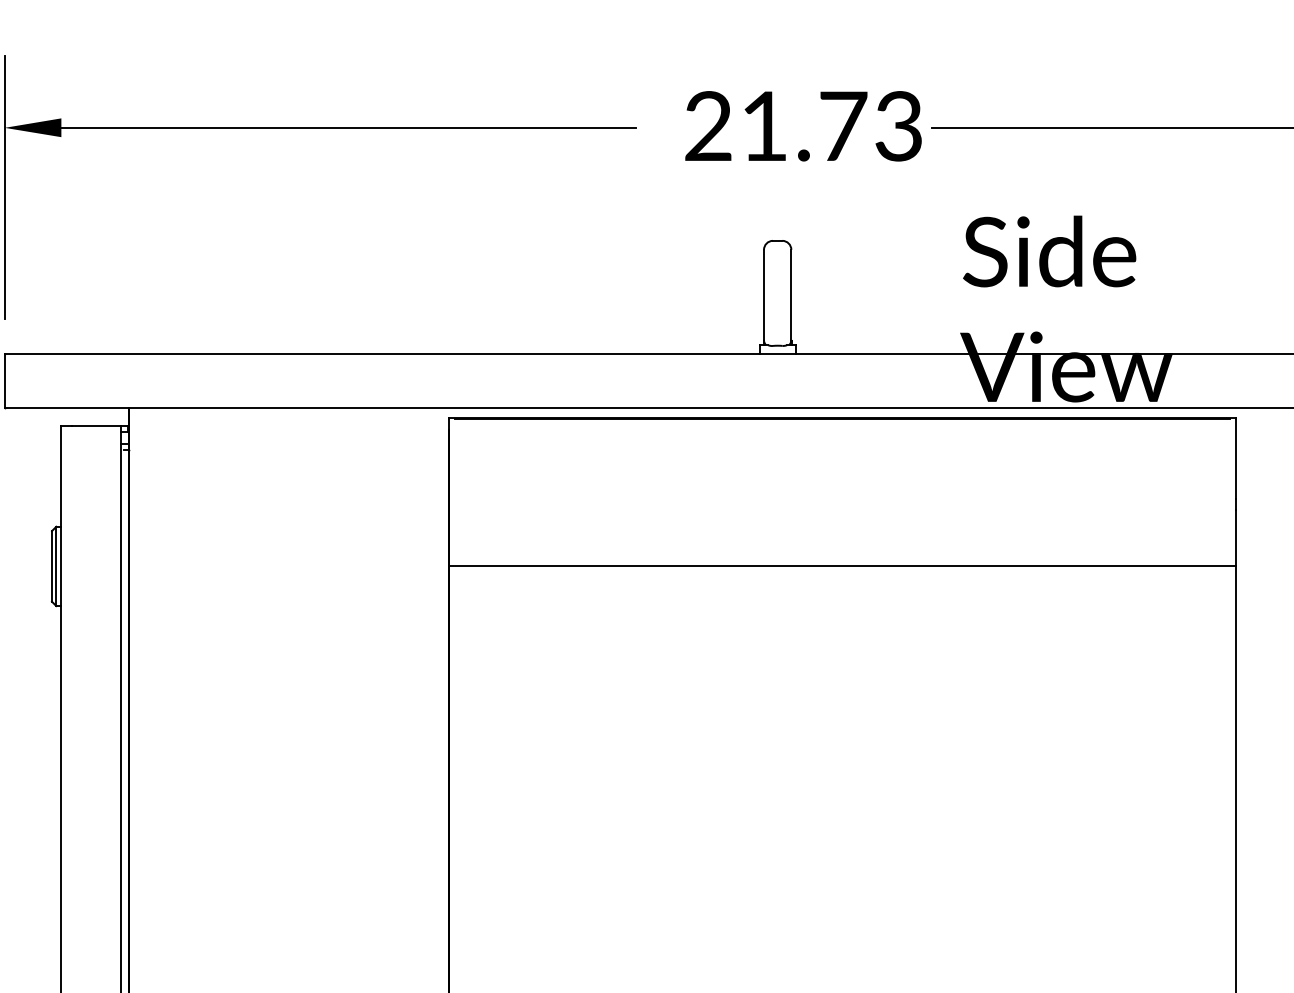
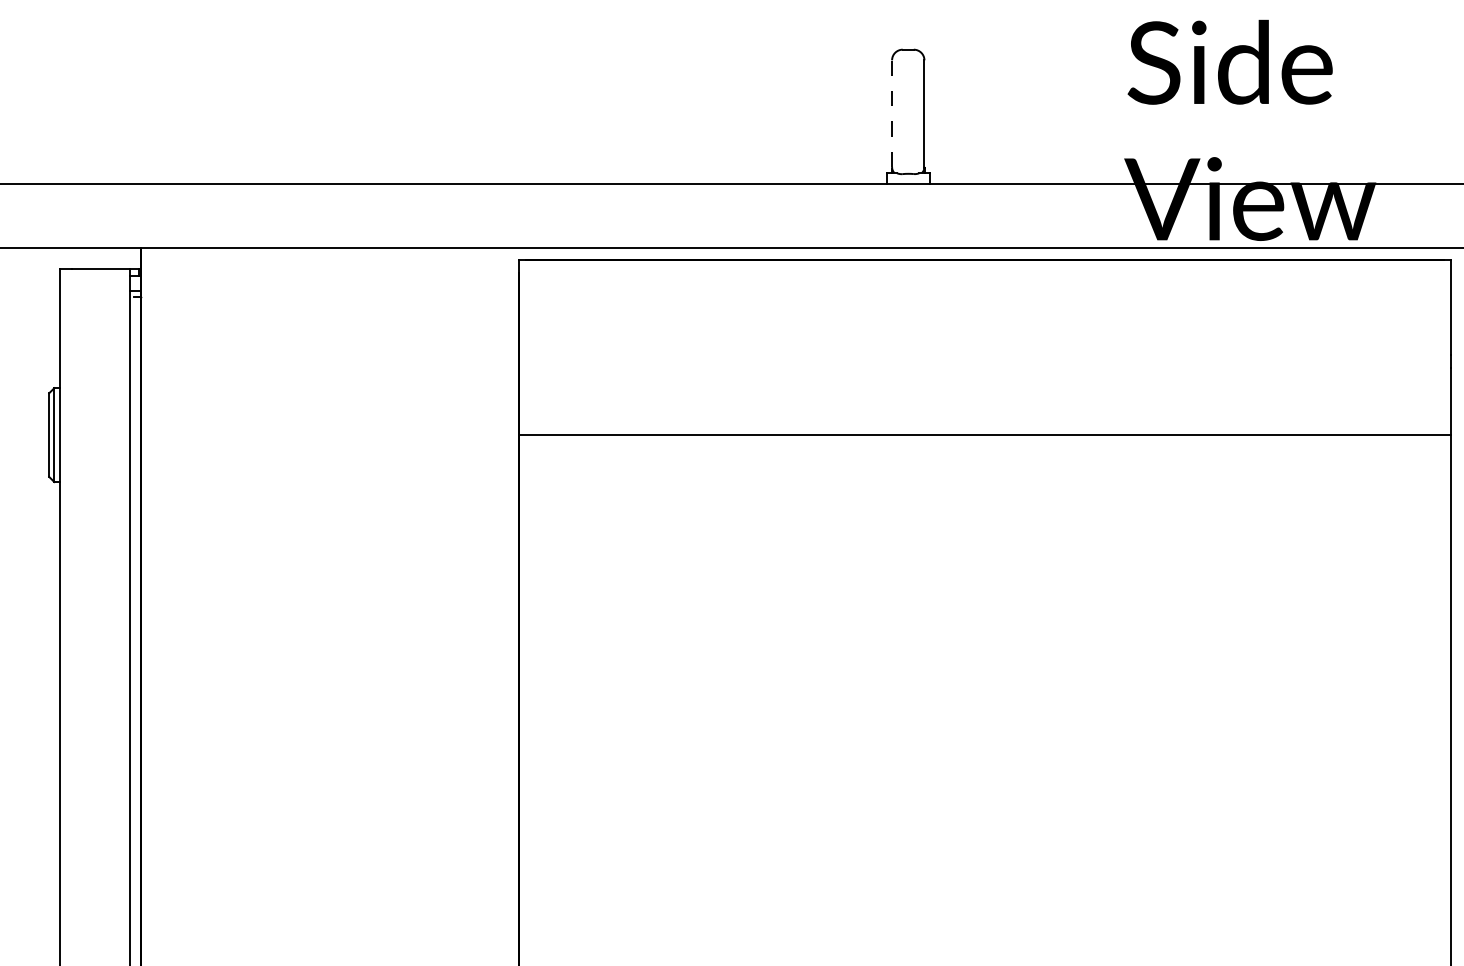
line: (764, 294) -> (892, 113), solid -> dashed

